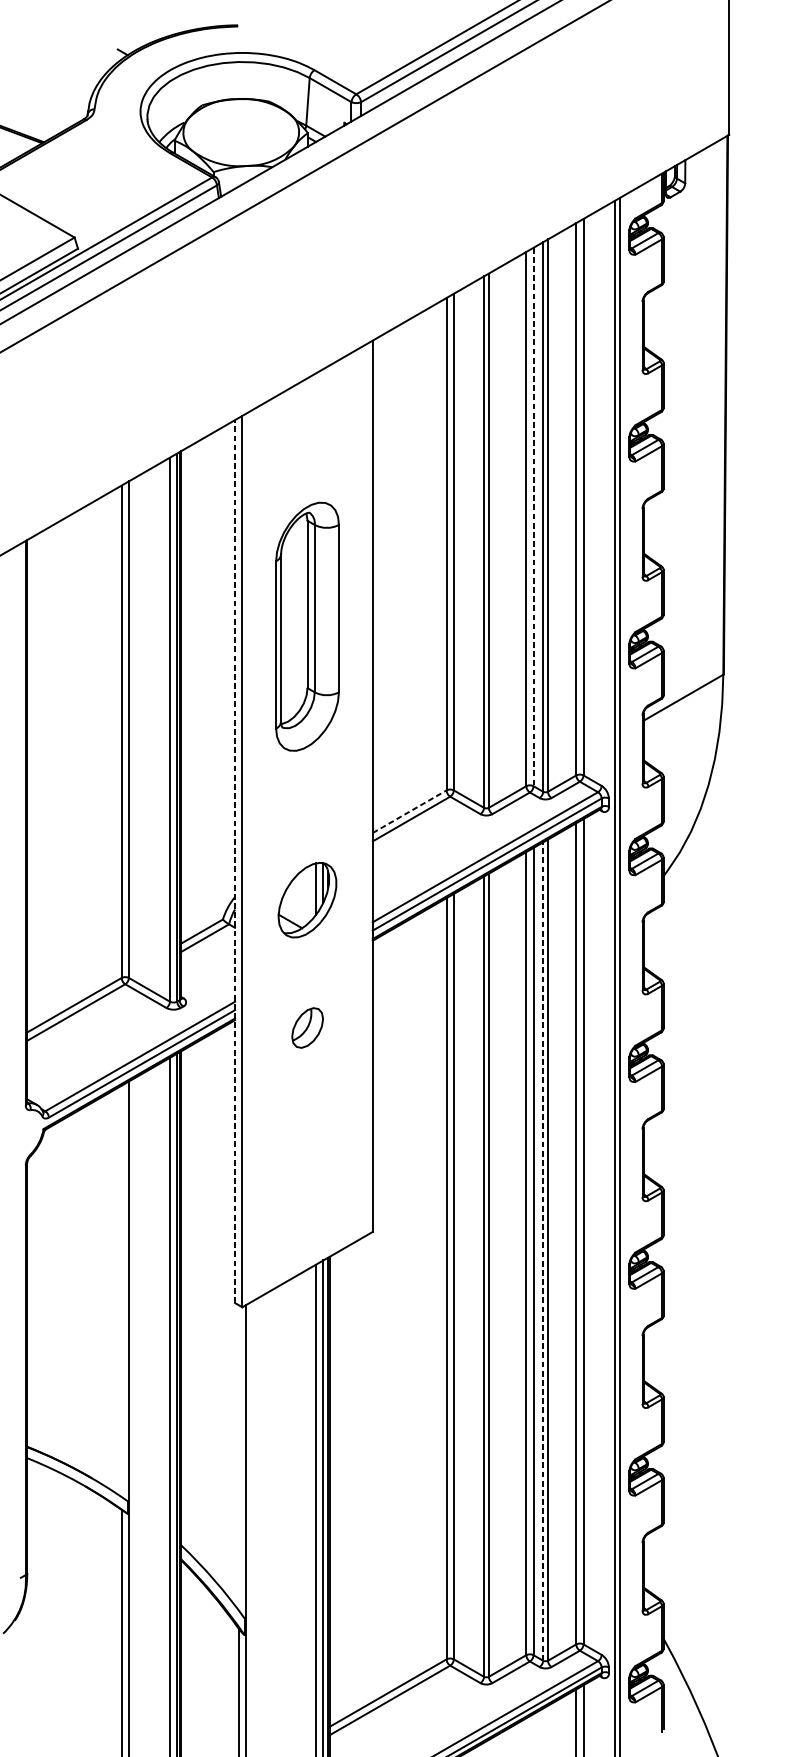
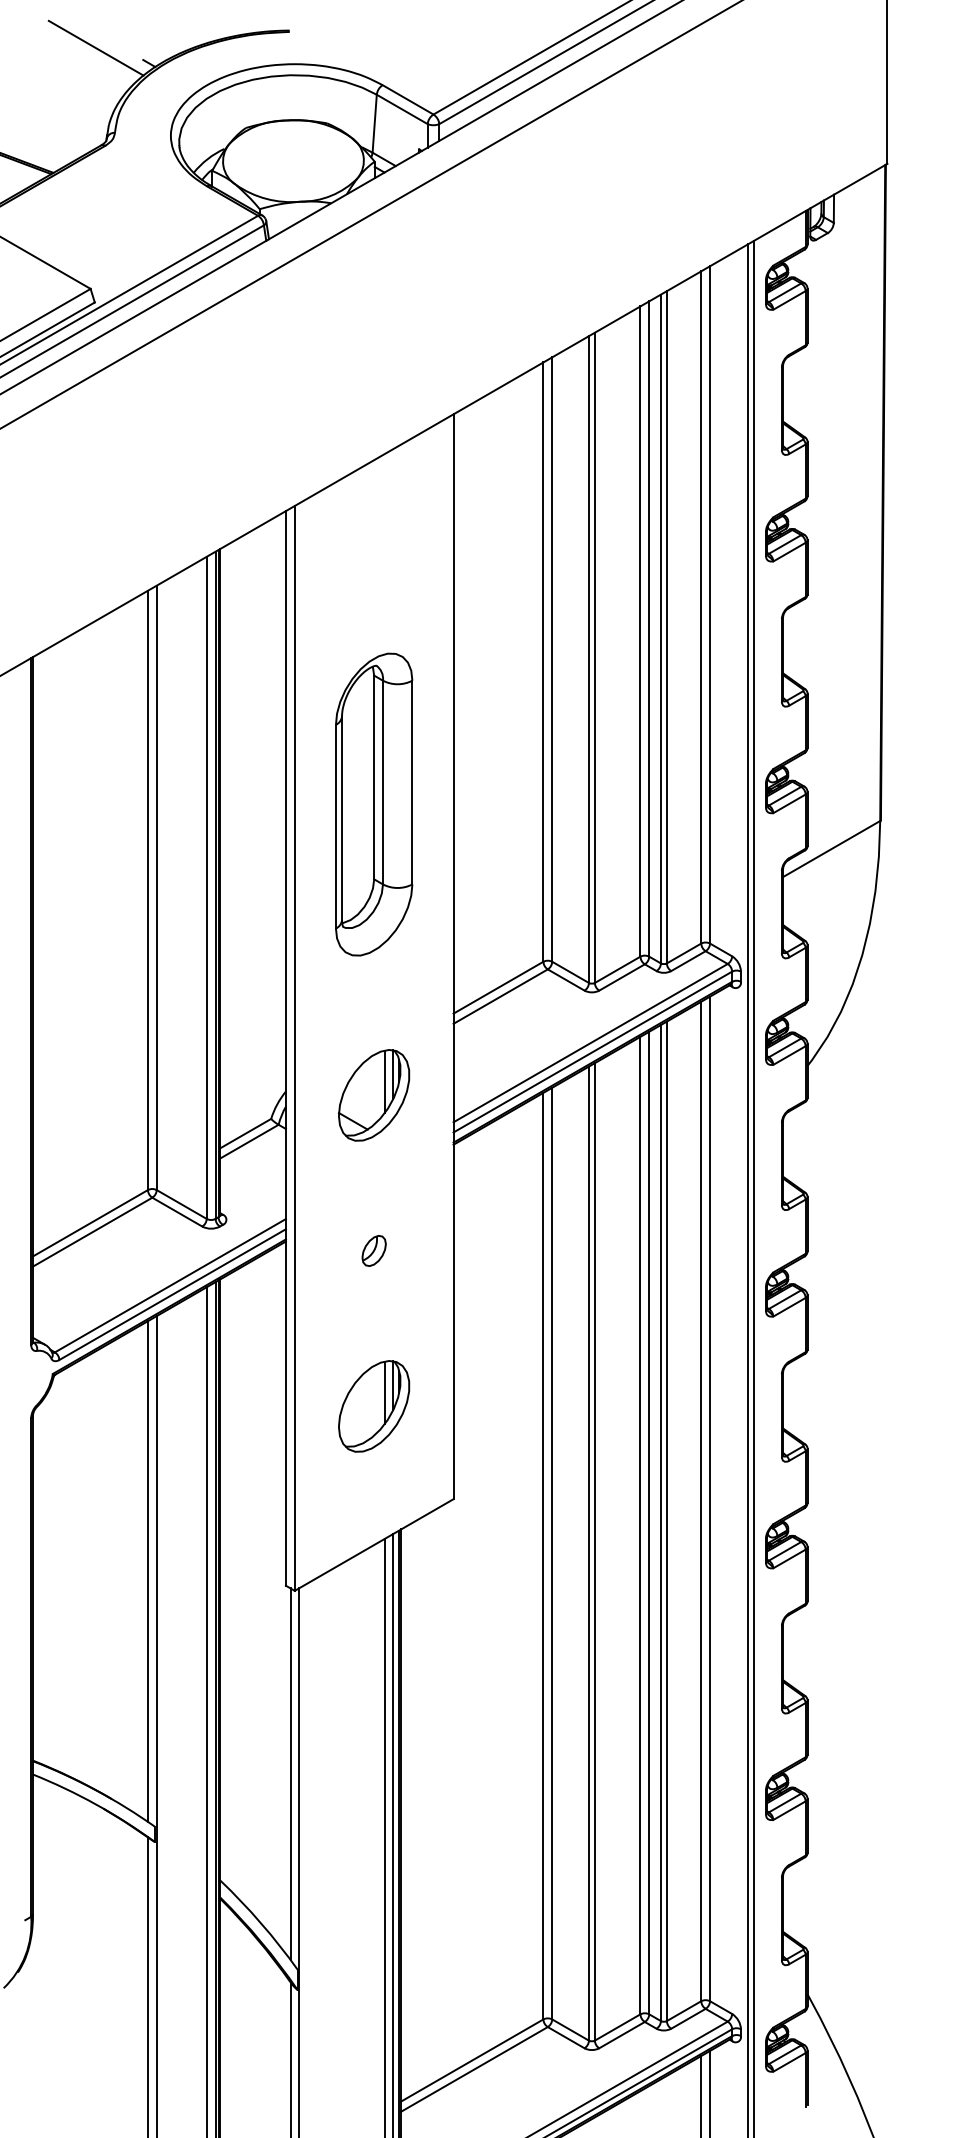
line: (78, 39) -> (95, 47), added
line: (533, 517) -> (649, 629), dashed -> solid
part: (307, 626) -> (374, 804), moved
line: (409, 811) -> (498, 987), dashed -> solid
line: (234, 860) -> (285, 1047), dashed -> solid
part: (306, 1027) -> (373, 1250), size x0.62
part: (307, 1155) -> (374, 1406), added
line: (542, 1251) -> (660, 1522), dashed -> solid
line: (121, 1291) -> (147, 1571), added
line: (238, 1457) -> (290, 1773), added

